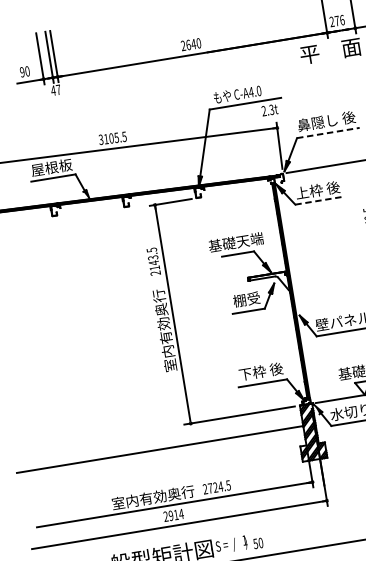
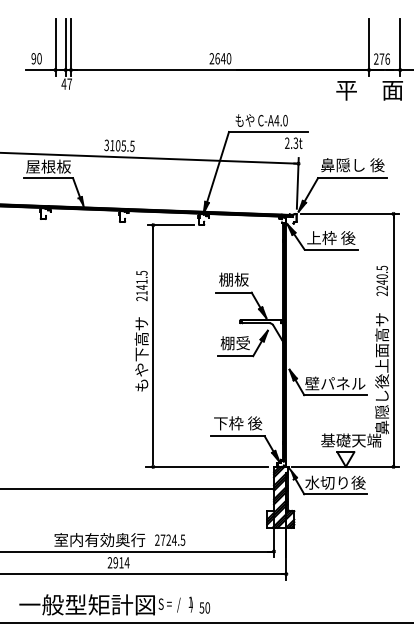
line: (328, 133) -> (352, 178), dashed -> solid
line: (319, 200) -> (331, 249), dashed -> solid
text: (236, 242) -> (234, 279), 基礎天端 -> 棚板
text: (152, 257) -> (141, 281), 2143.5 -> 2141.5
text: (164, 330) -> (141, 361), 室内有効奥行 -> もや下高サ

